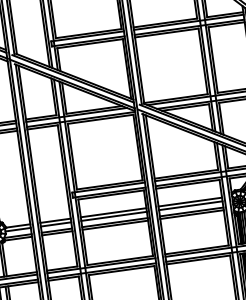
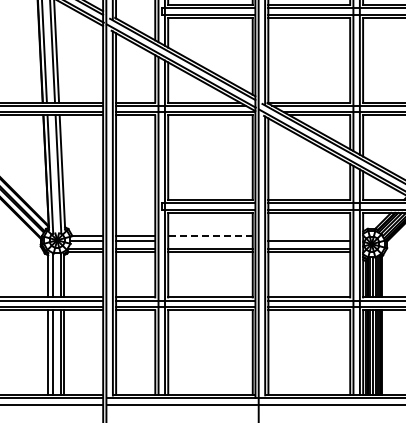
line: (190, 201) -> (309, 235), removed
line: (112, 212) -> (209, 235), solid -> dashed
line: (114, 216) -> (210, 240), removed

